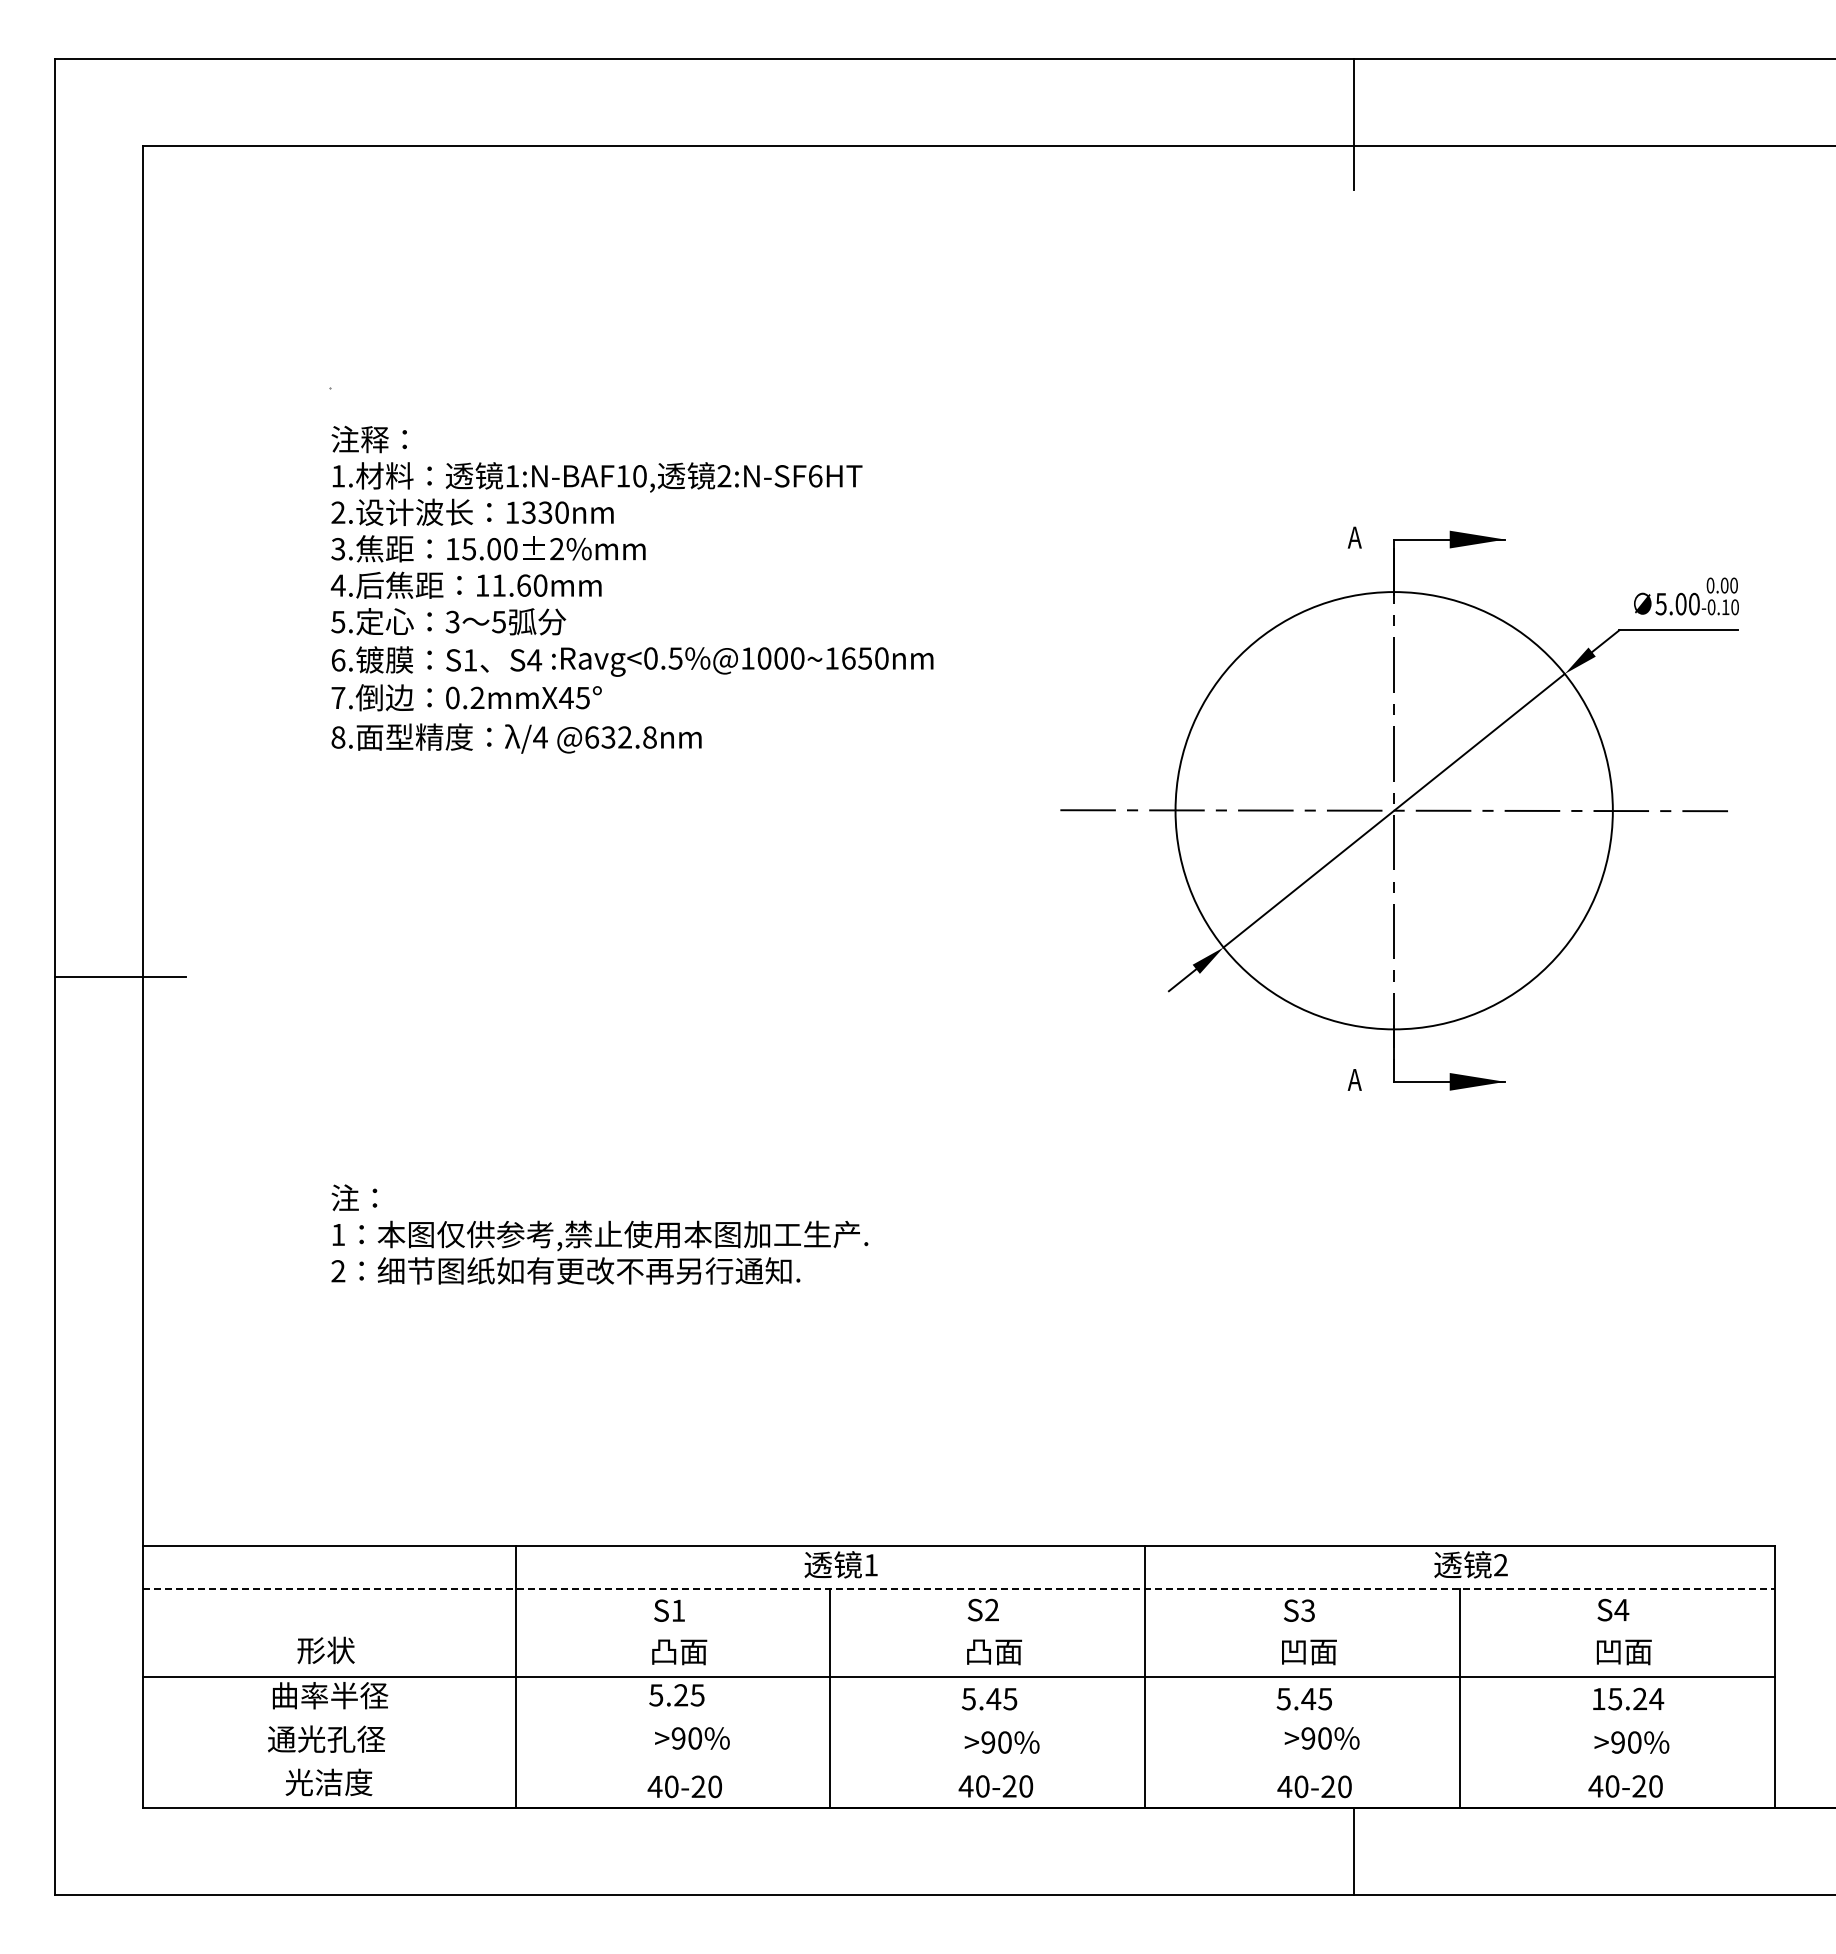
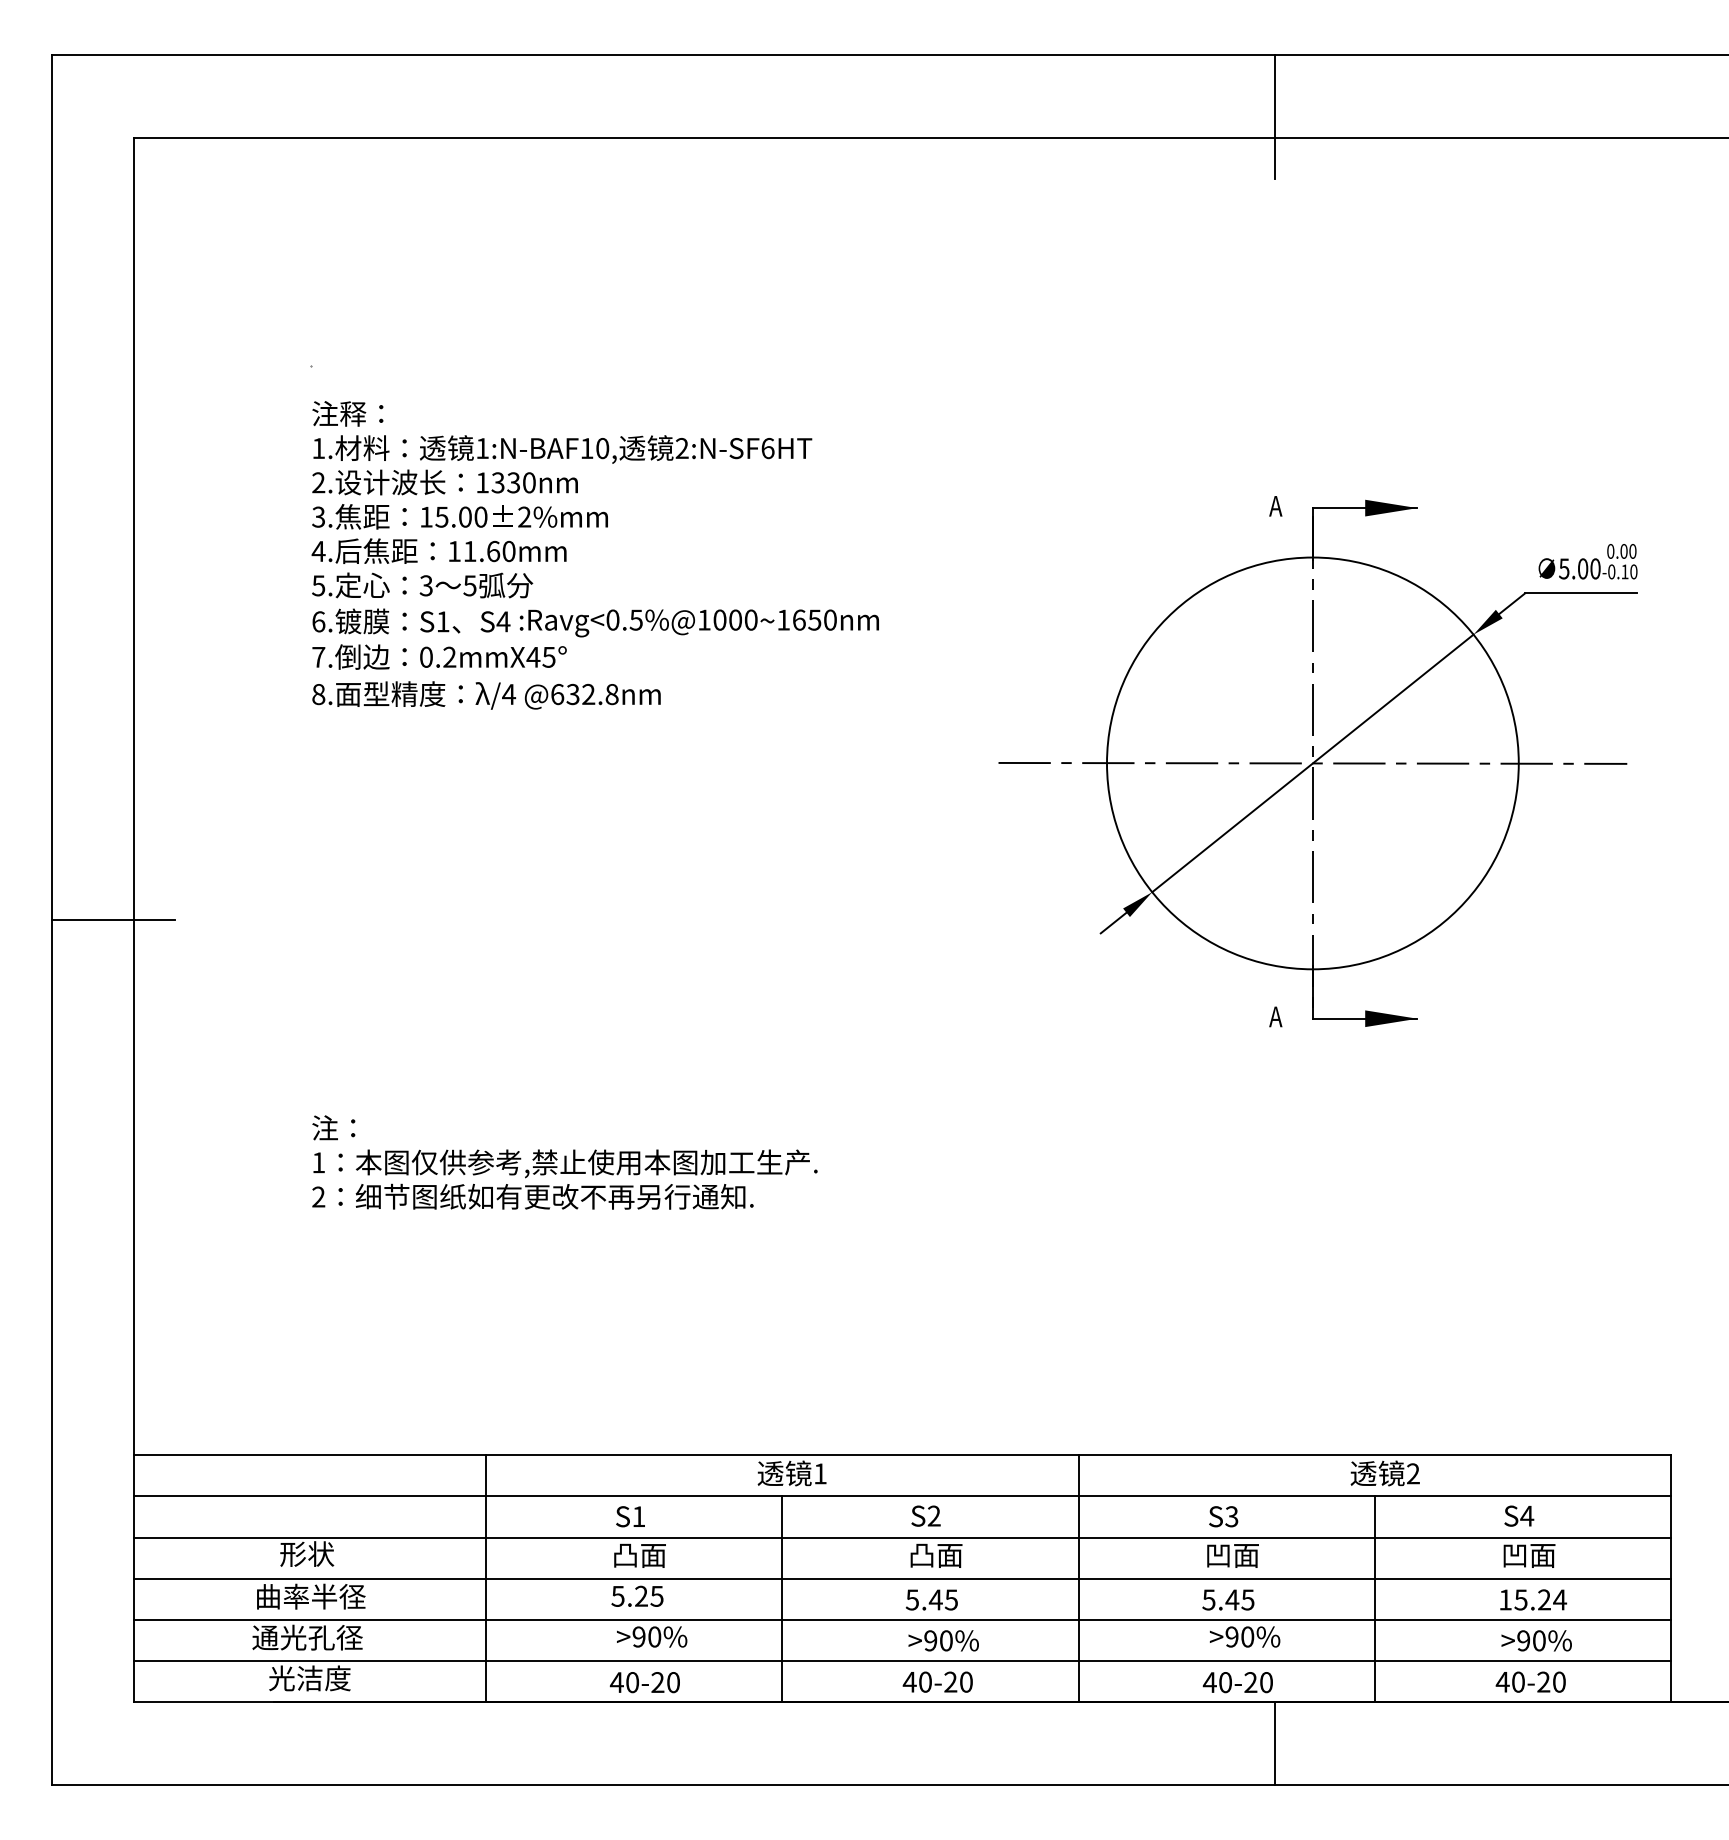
line: (959, 1589) -> (903, 1496), dashed -> solid
line: (958, 1632) -> (902, 1537), added
line: (958, 1720) -> (902, 1620), added
line: (958, 1764) -> (902, 1661), added

